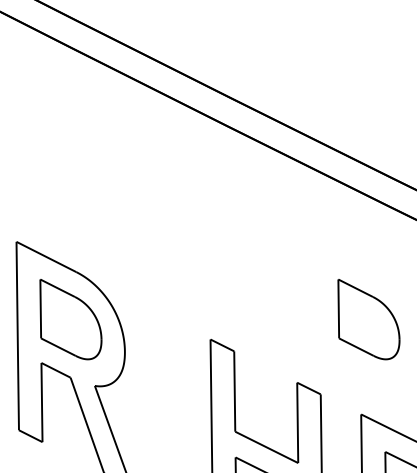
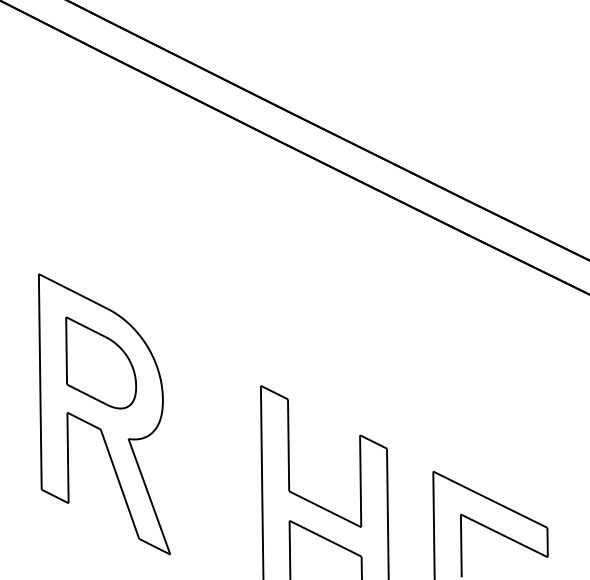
part: (369, 319) -> (442, 362), removed

